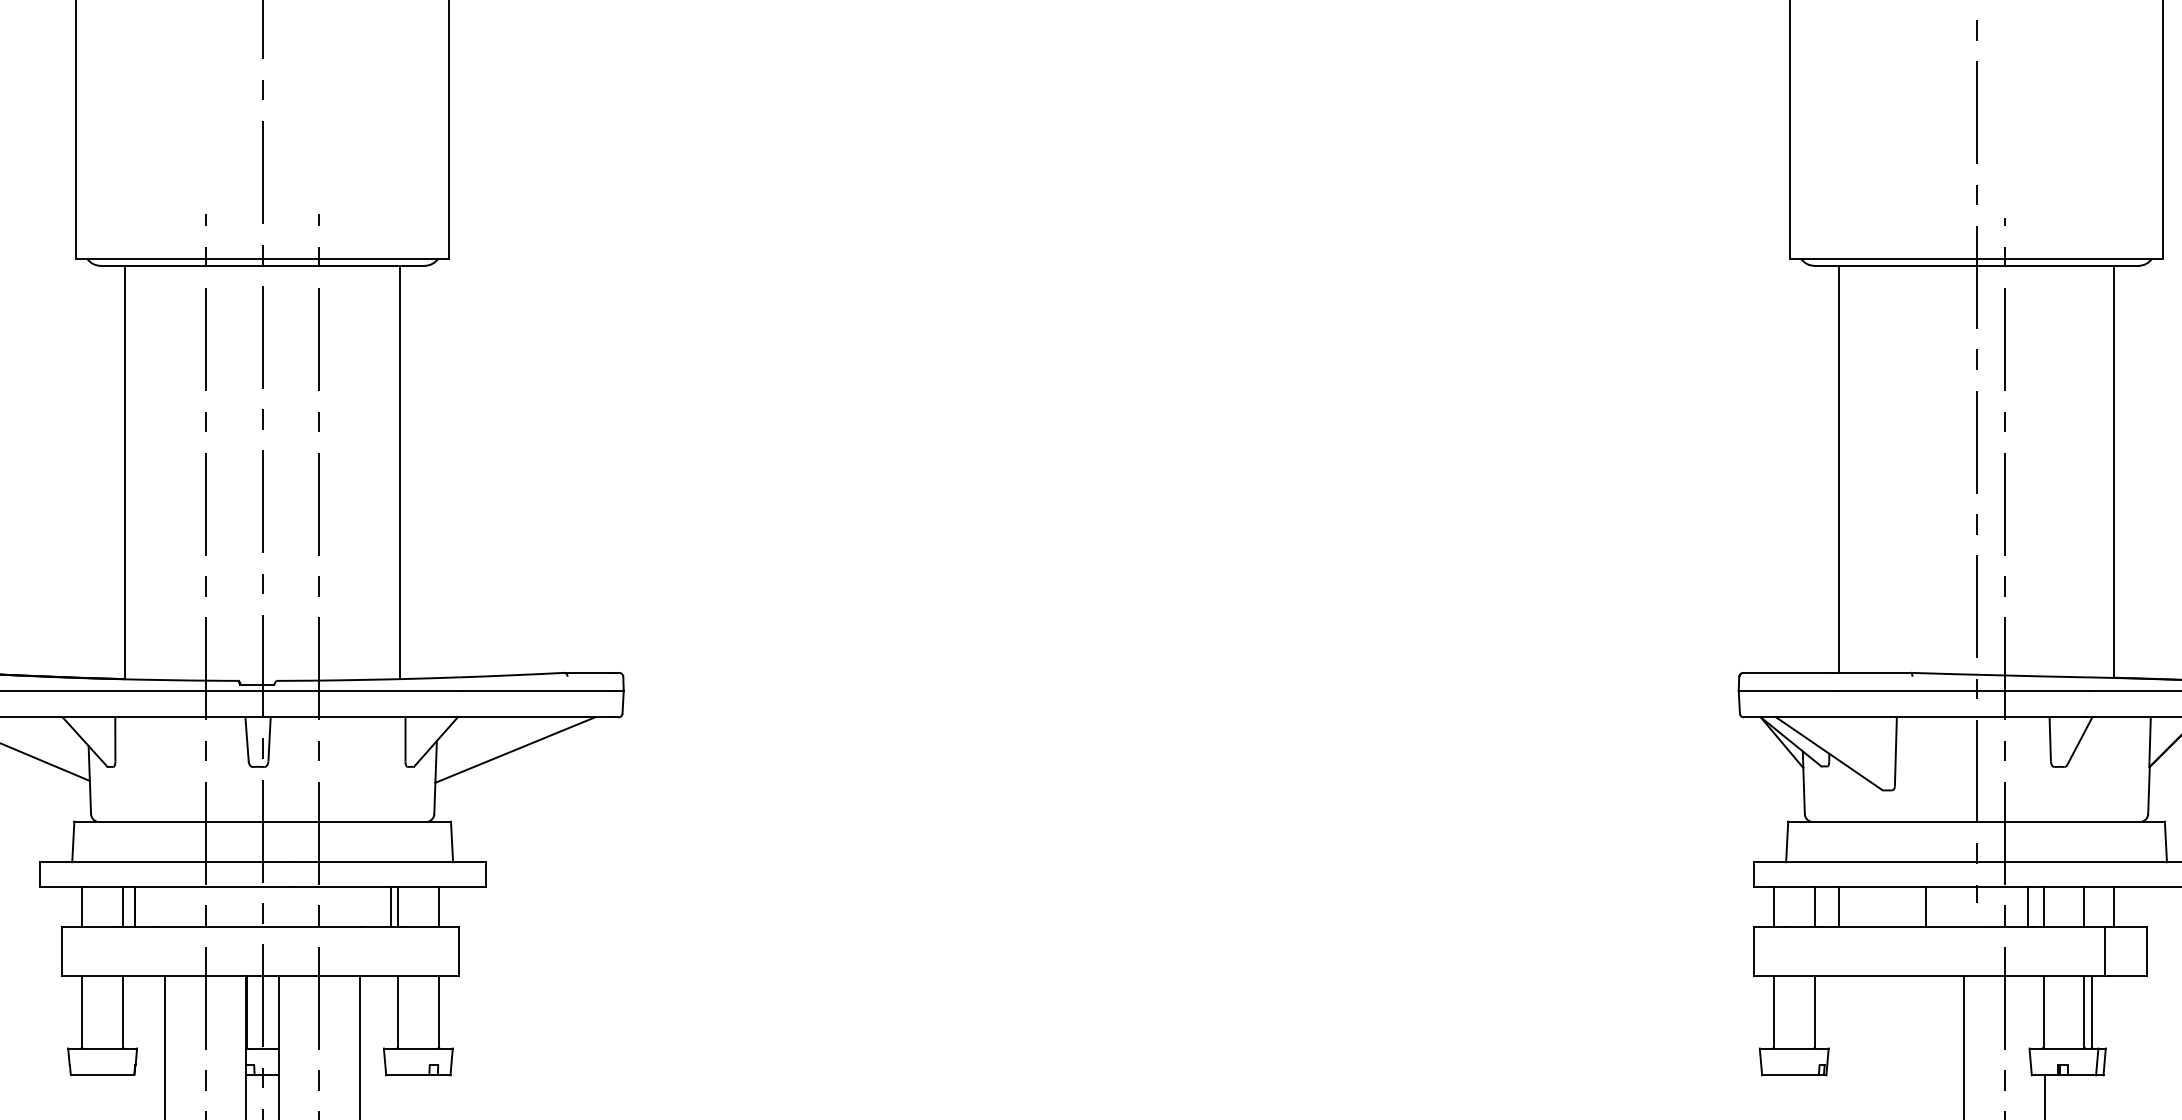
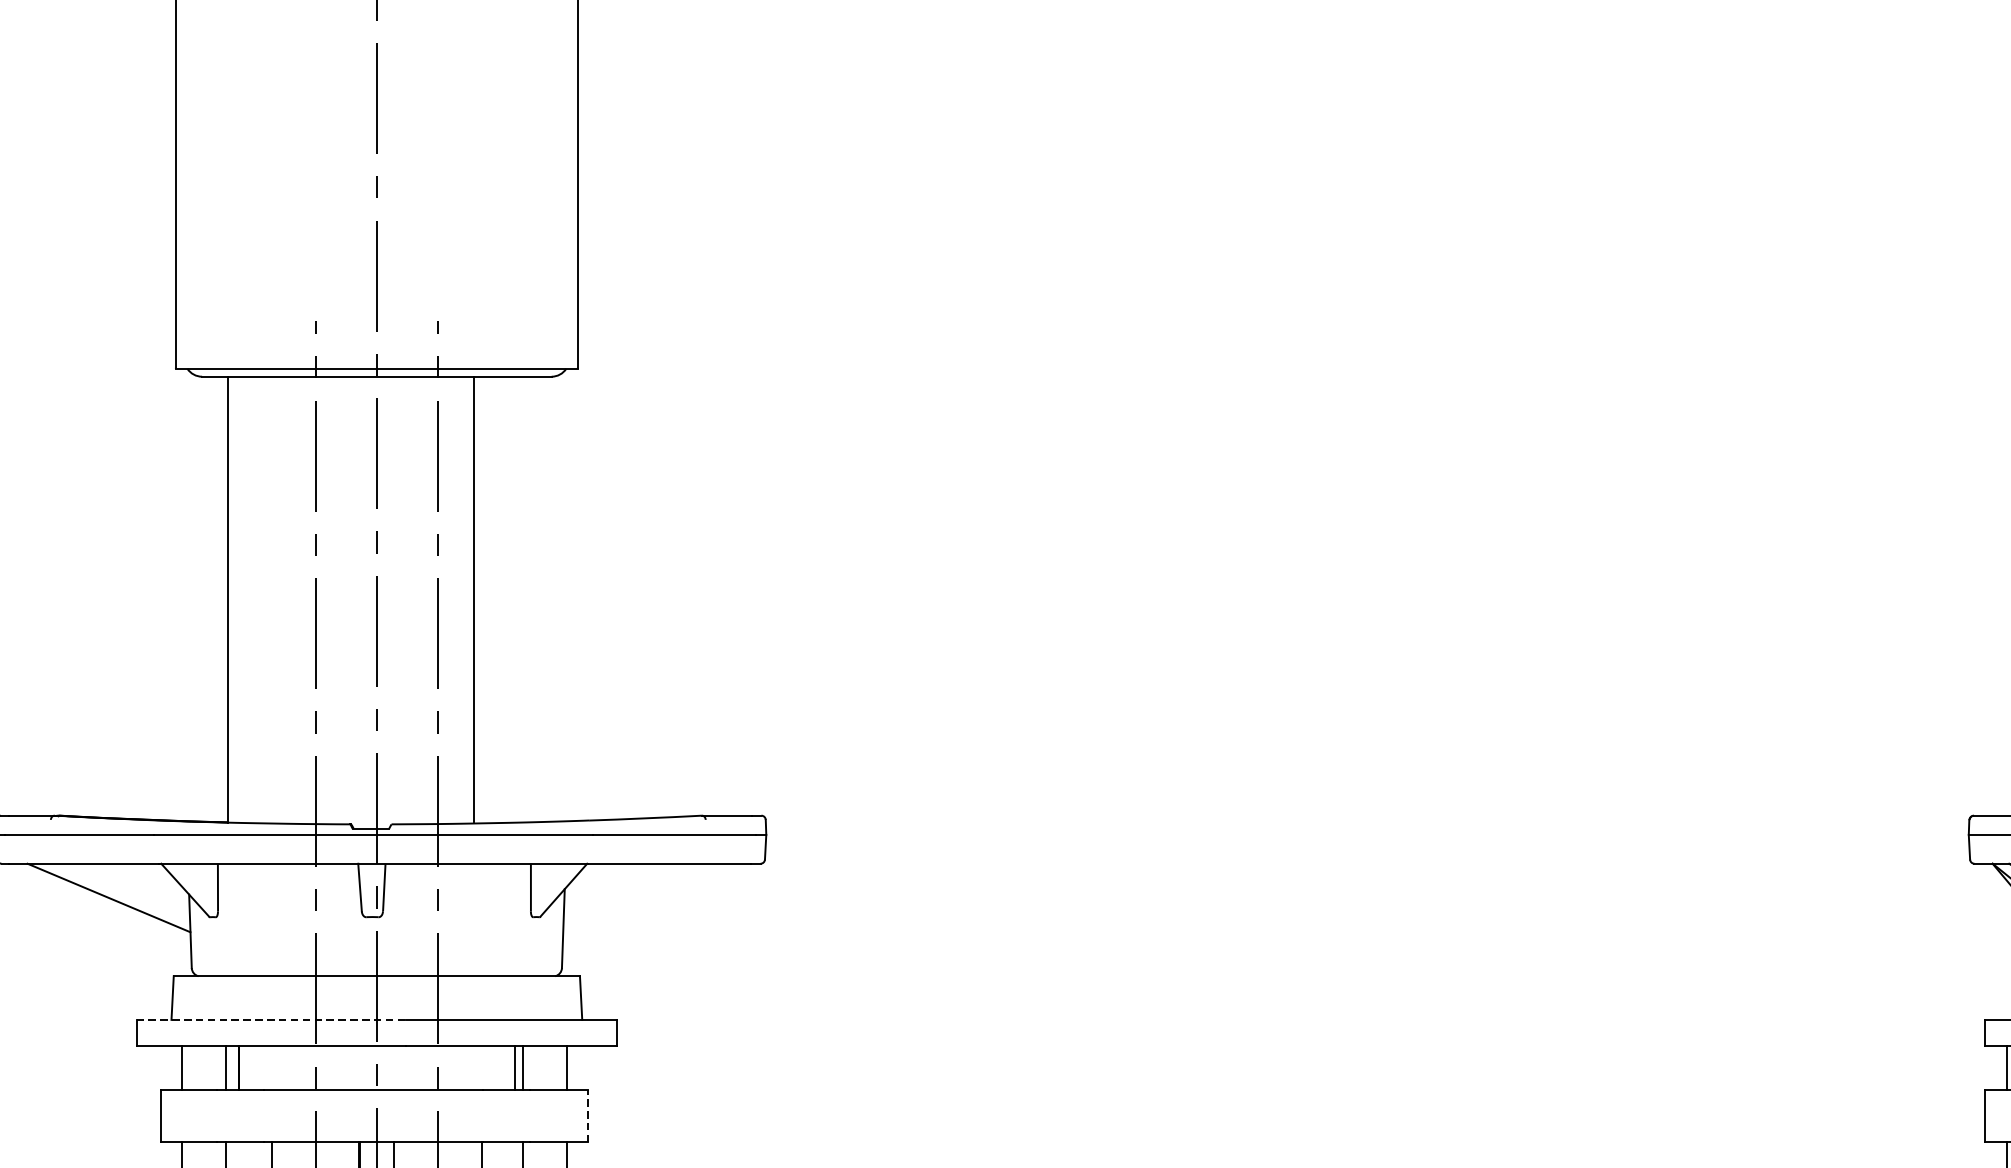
line: (400, 472) -> (473, 599), moved
line: (514, 749) -> (648, 898), removed
line: (165, 862) -> (272, 1020), solid -> dashed
line: (458, 950) -> (588, 1115), solid -> dashed

